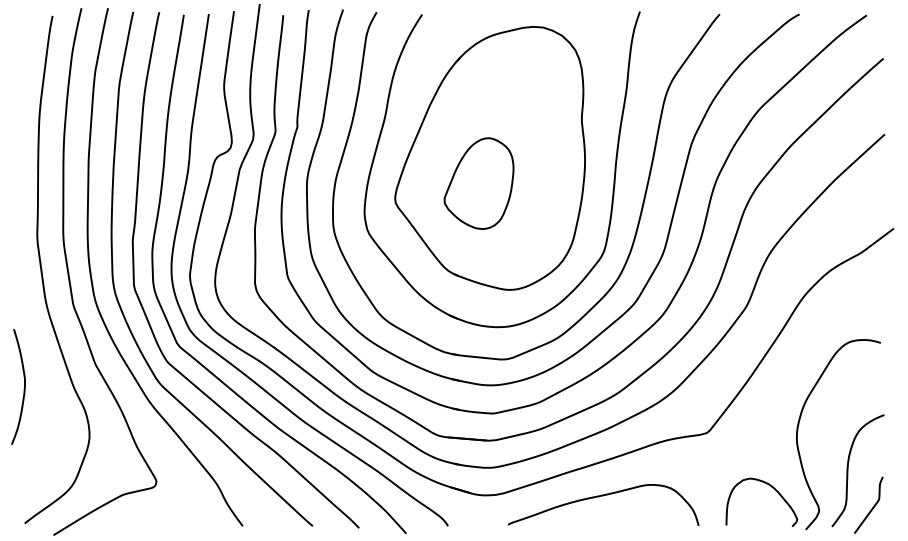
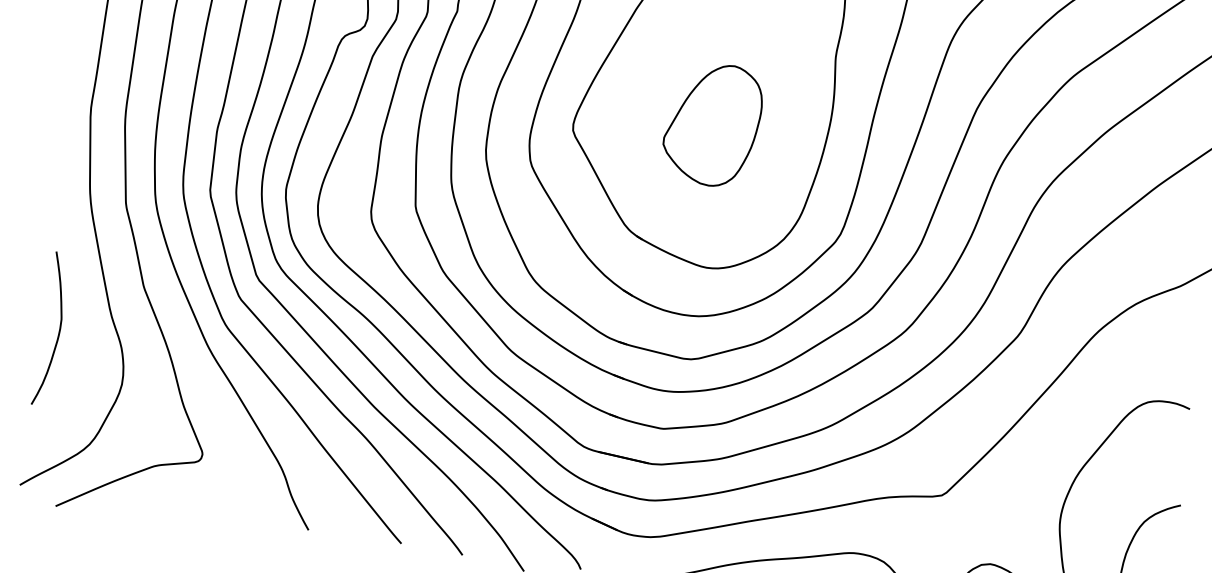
part: (478, 183) -> (711, 124), moved
curve: (23, 388) -> (57, 332), moved

